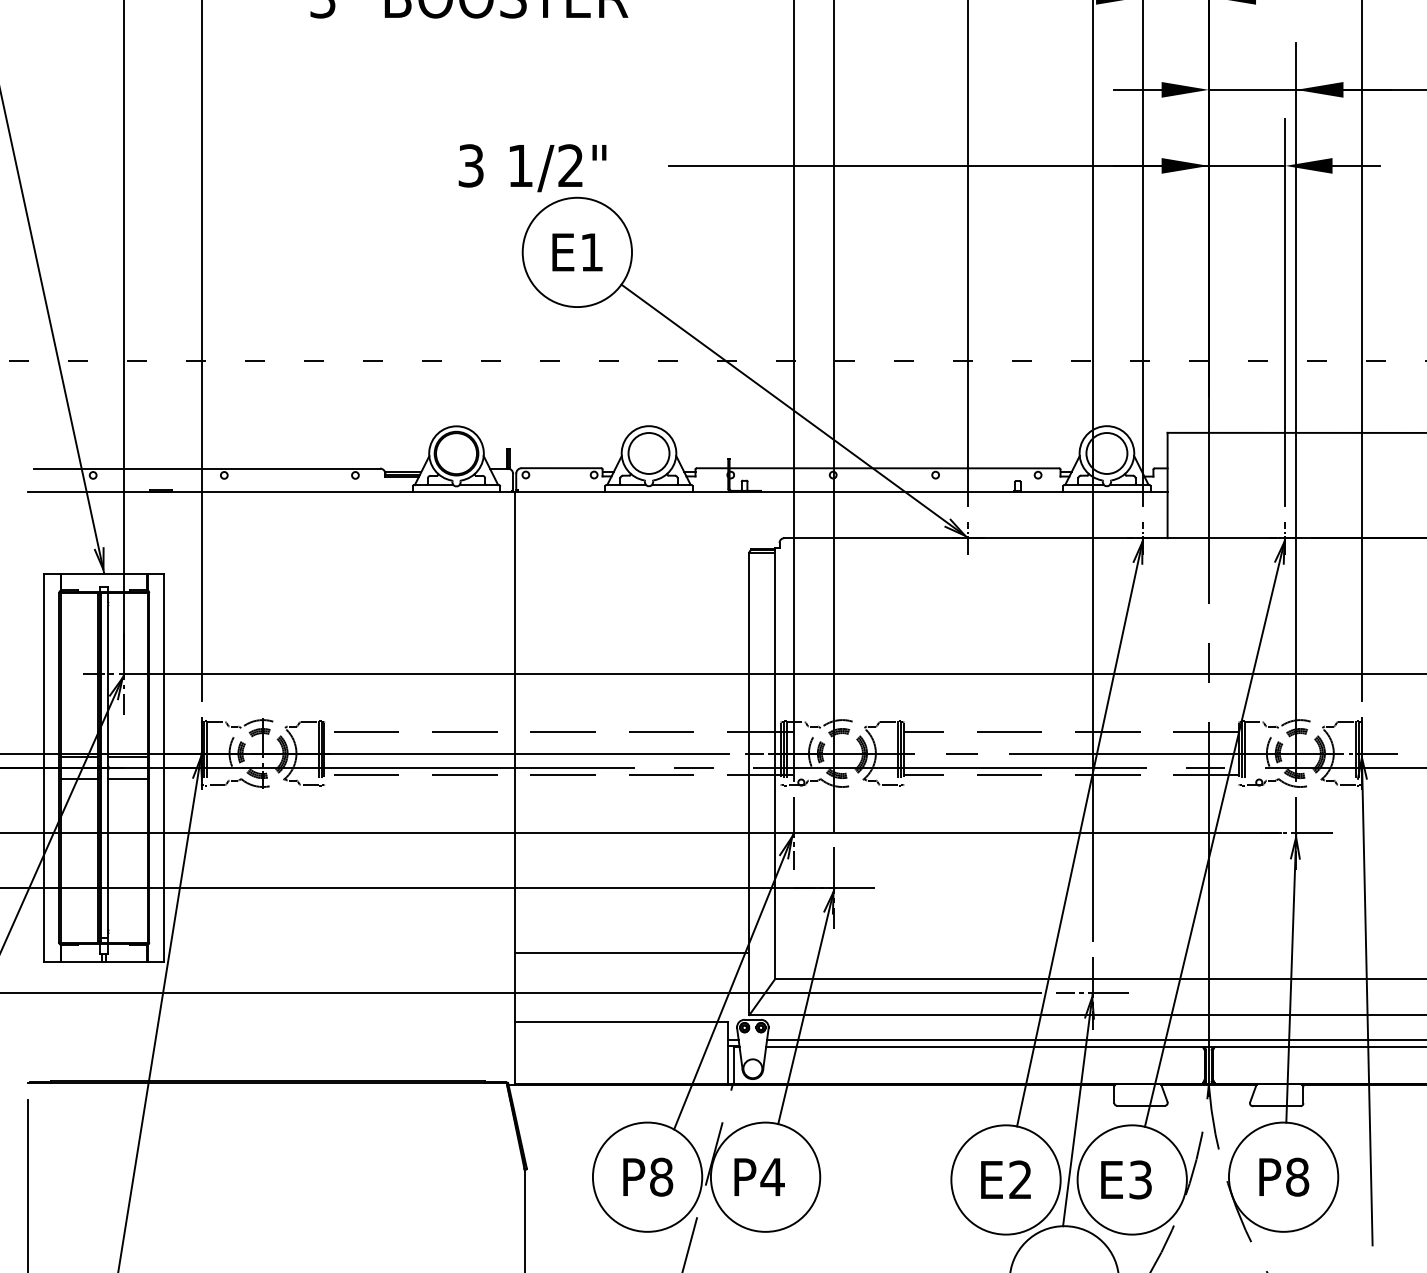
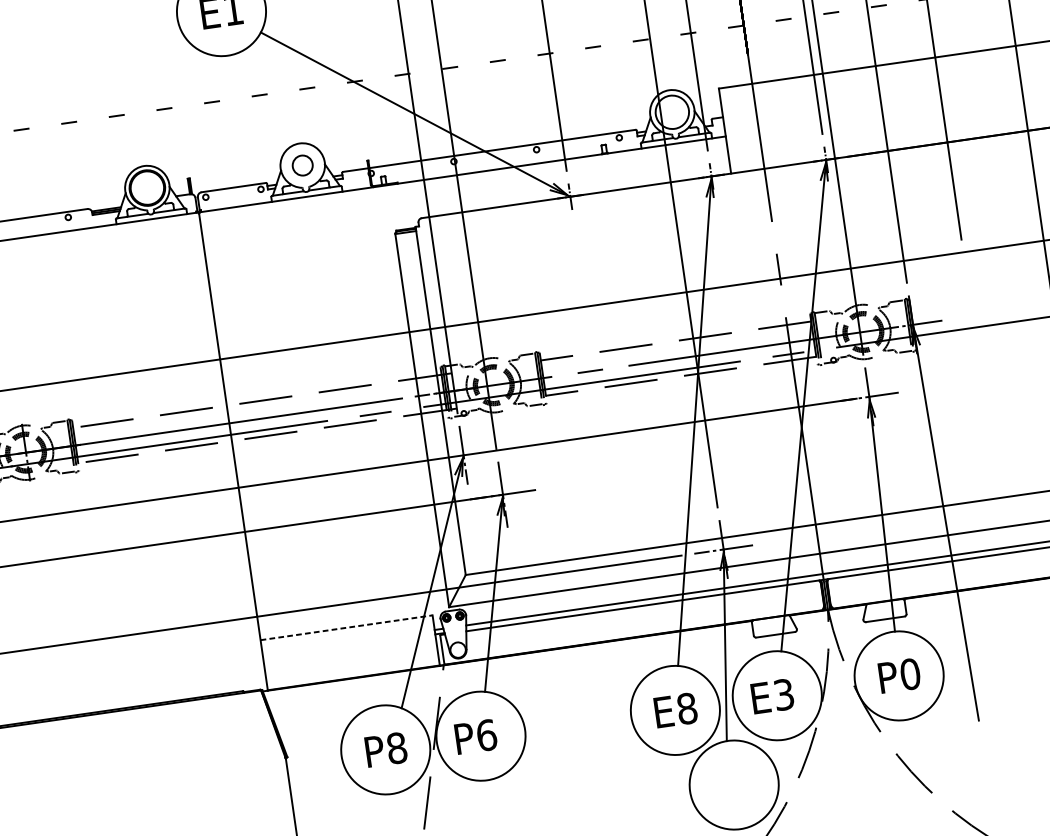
circle: (648, 453) -> (302, 165), size x0.6
line: (631, 952) -> (346, 570), removed
line: (621, 1022) -> (346, 628), solid -> dashed
text: (772, 1176) -> (486, 734), P4 -> P6
text: (1297, 1177) -> (910, 674), P8 -> P0
text: (1020, 1179) -> (687, 708), E2 -> E8

